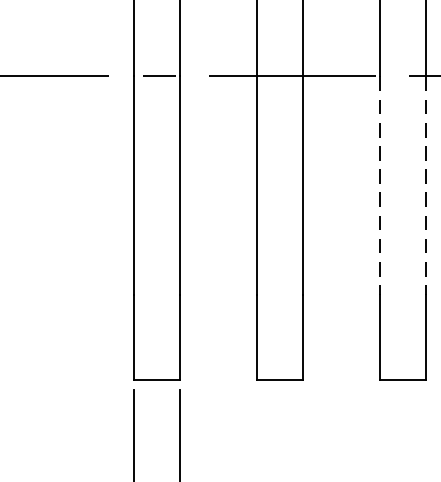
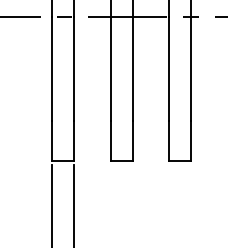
line: (380, 185) -> (169, 68), dashed -> solid
line: (426, 185) -> (191, 68), dashed -> solid

